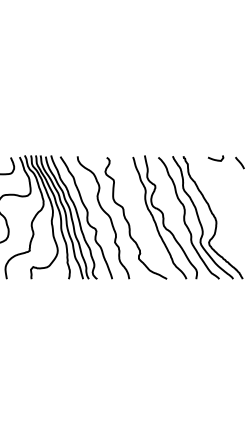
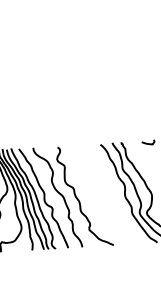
part: (164, 217) -> (108, 194), removed

